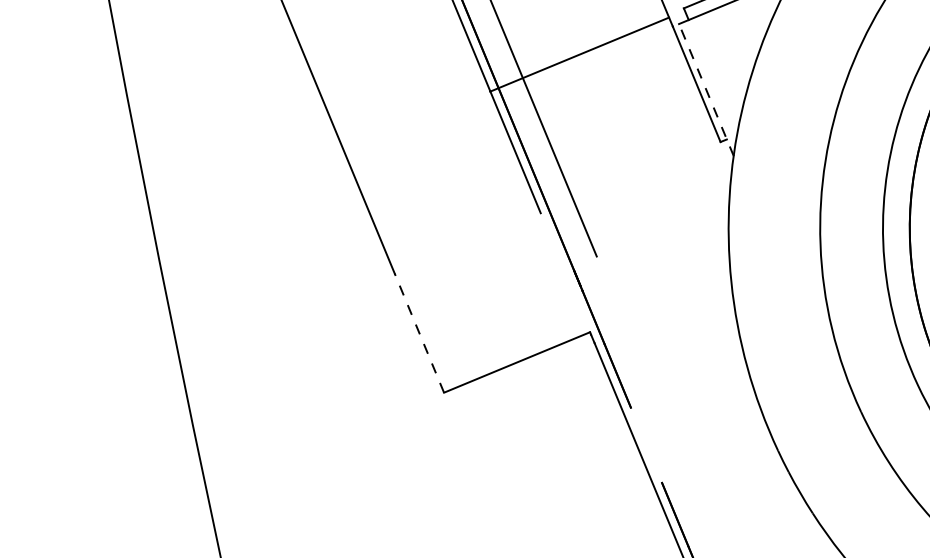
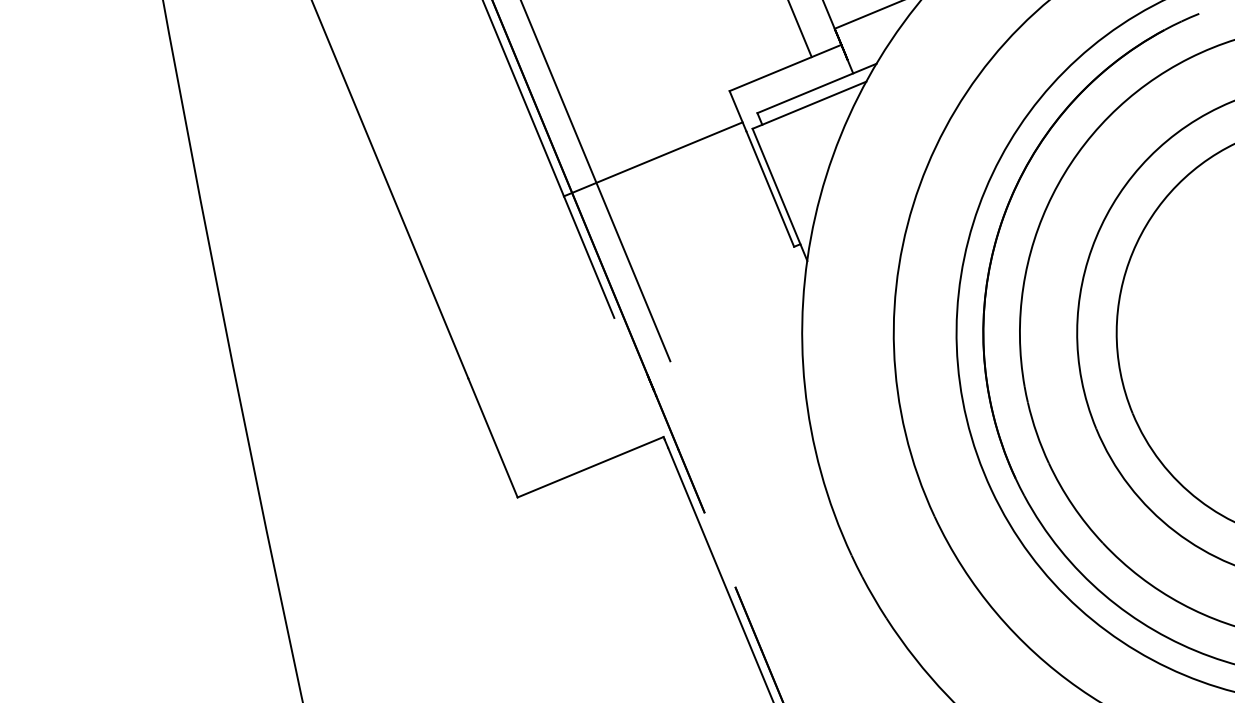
line: (706, 89) -> (780, 194), dashed -> solid
line: (418, 332) -> (492, 437), dashed -> solid

